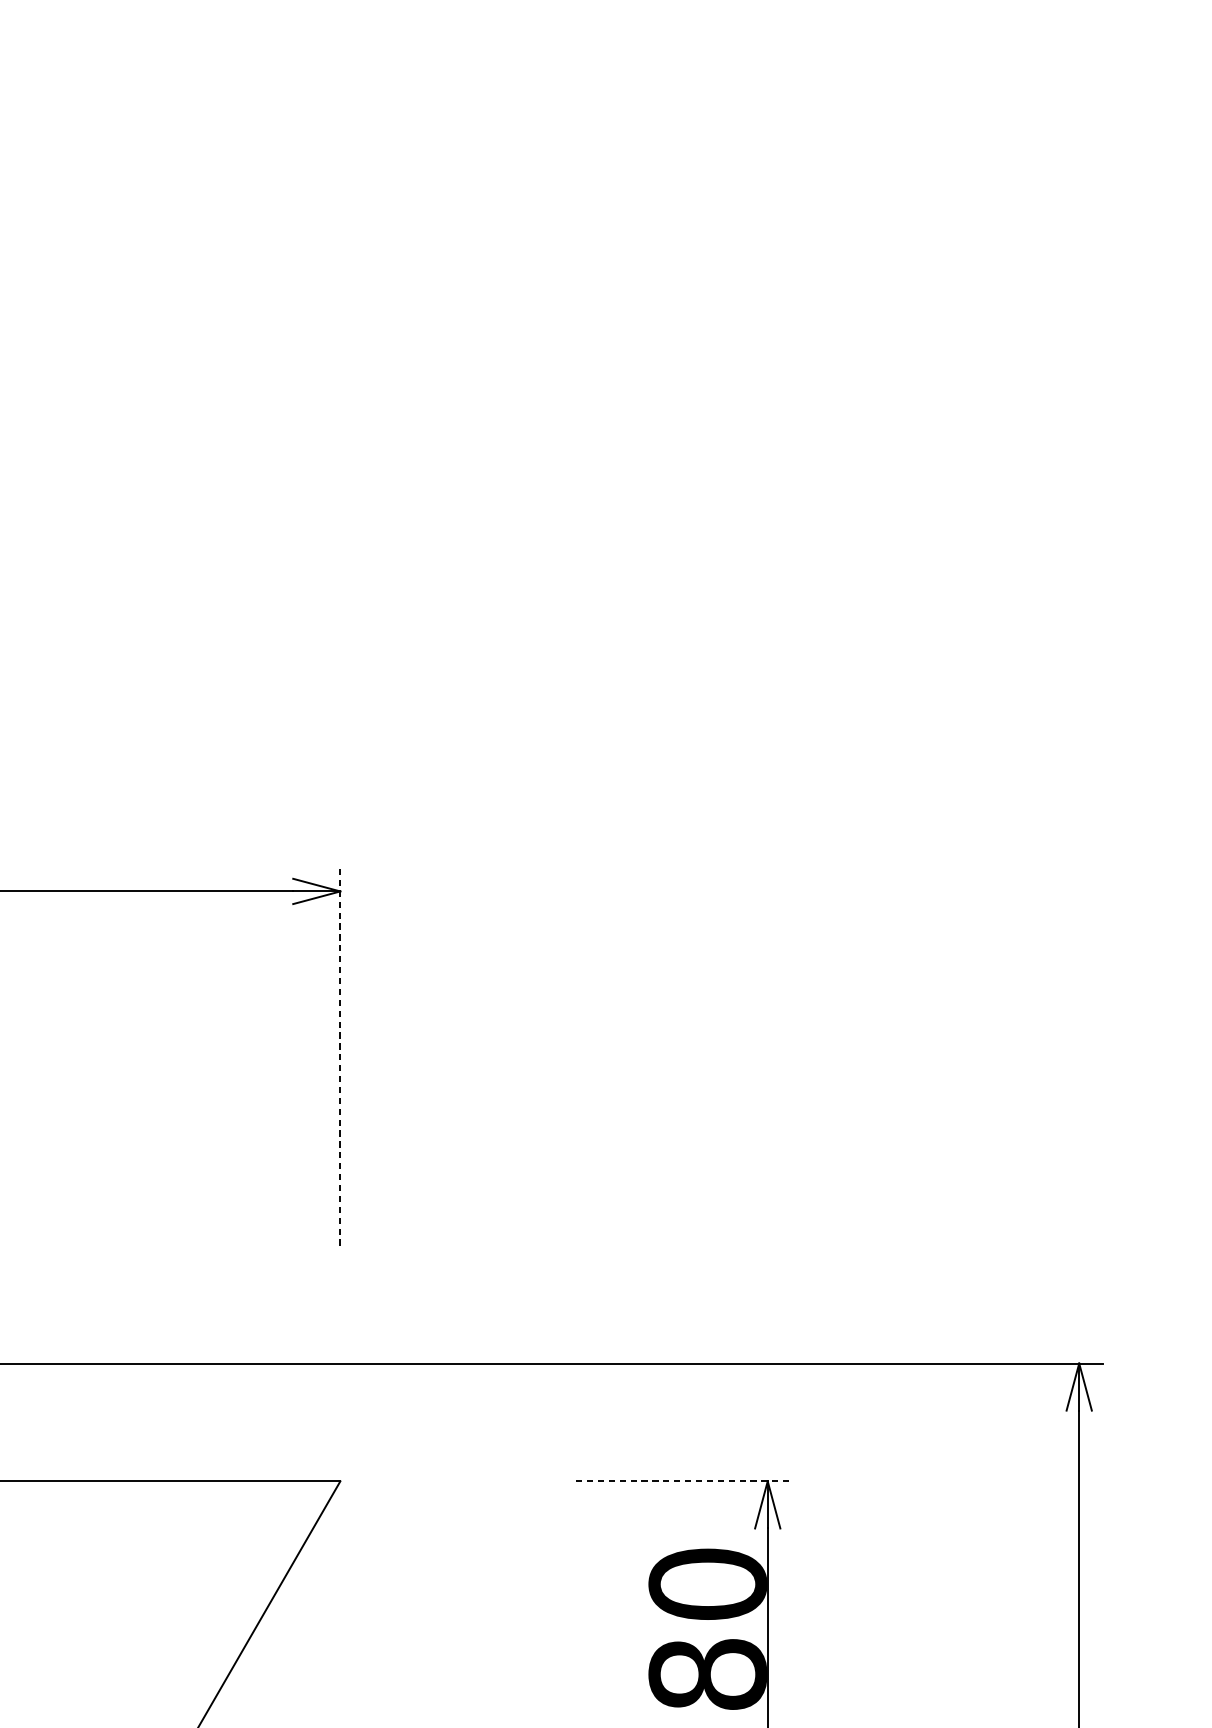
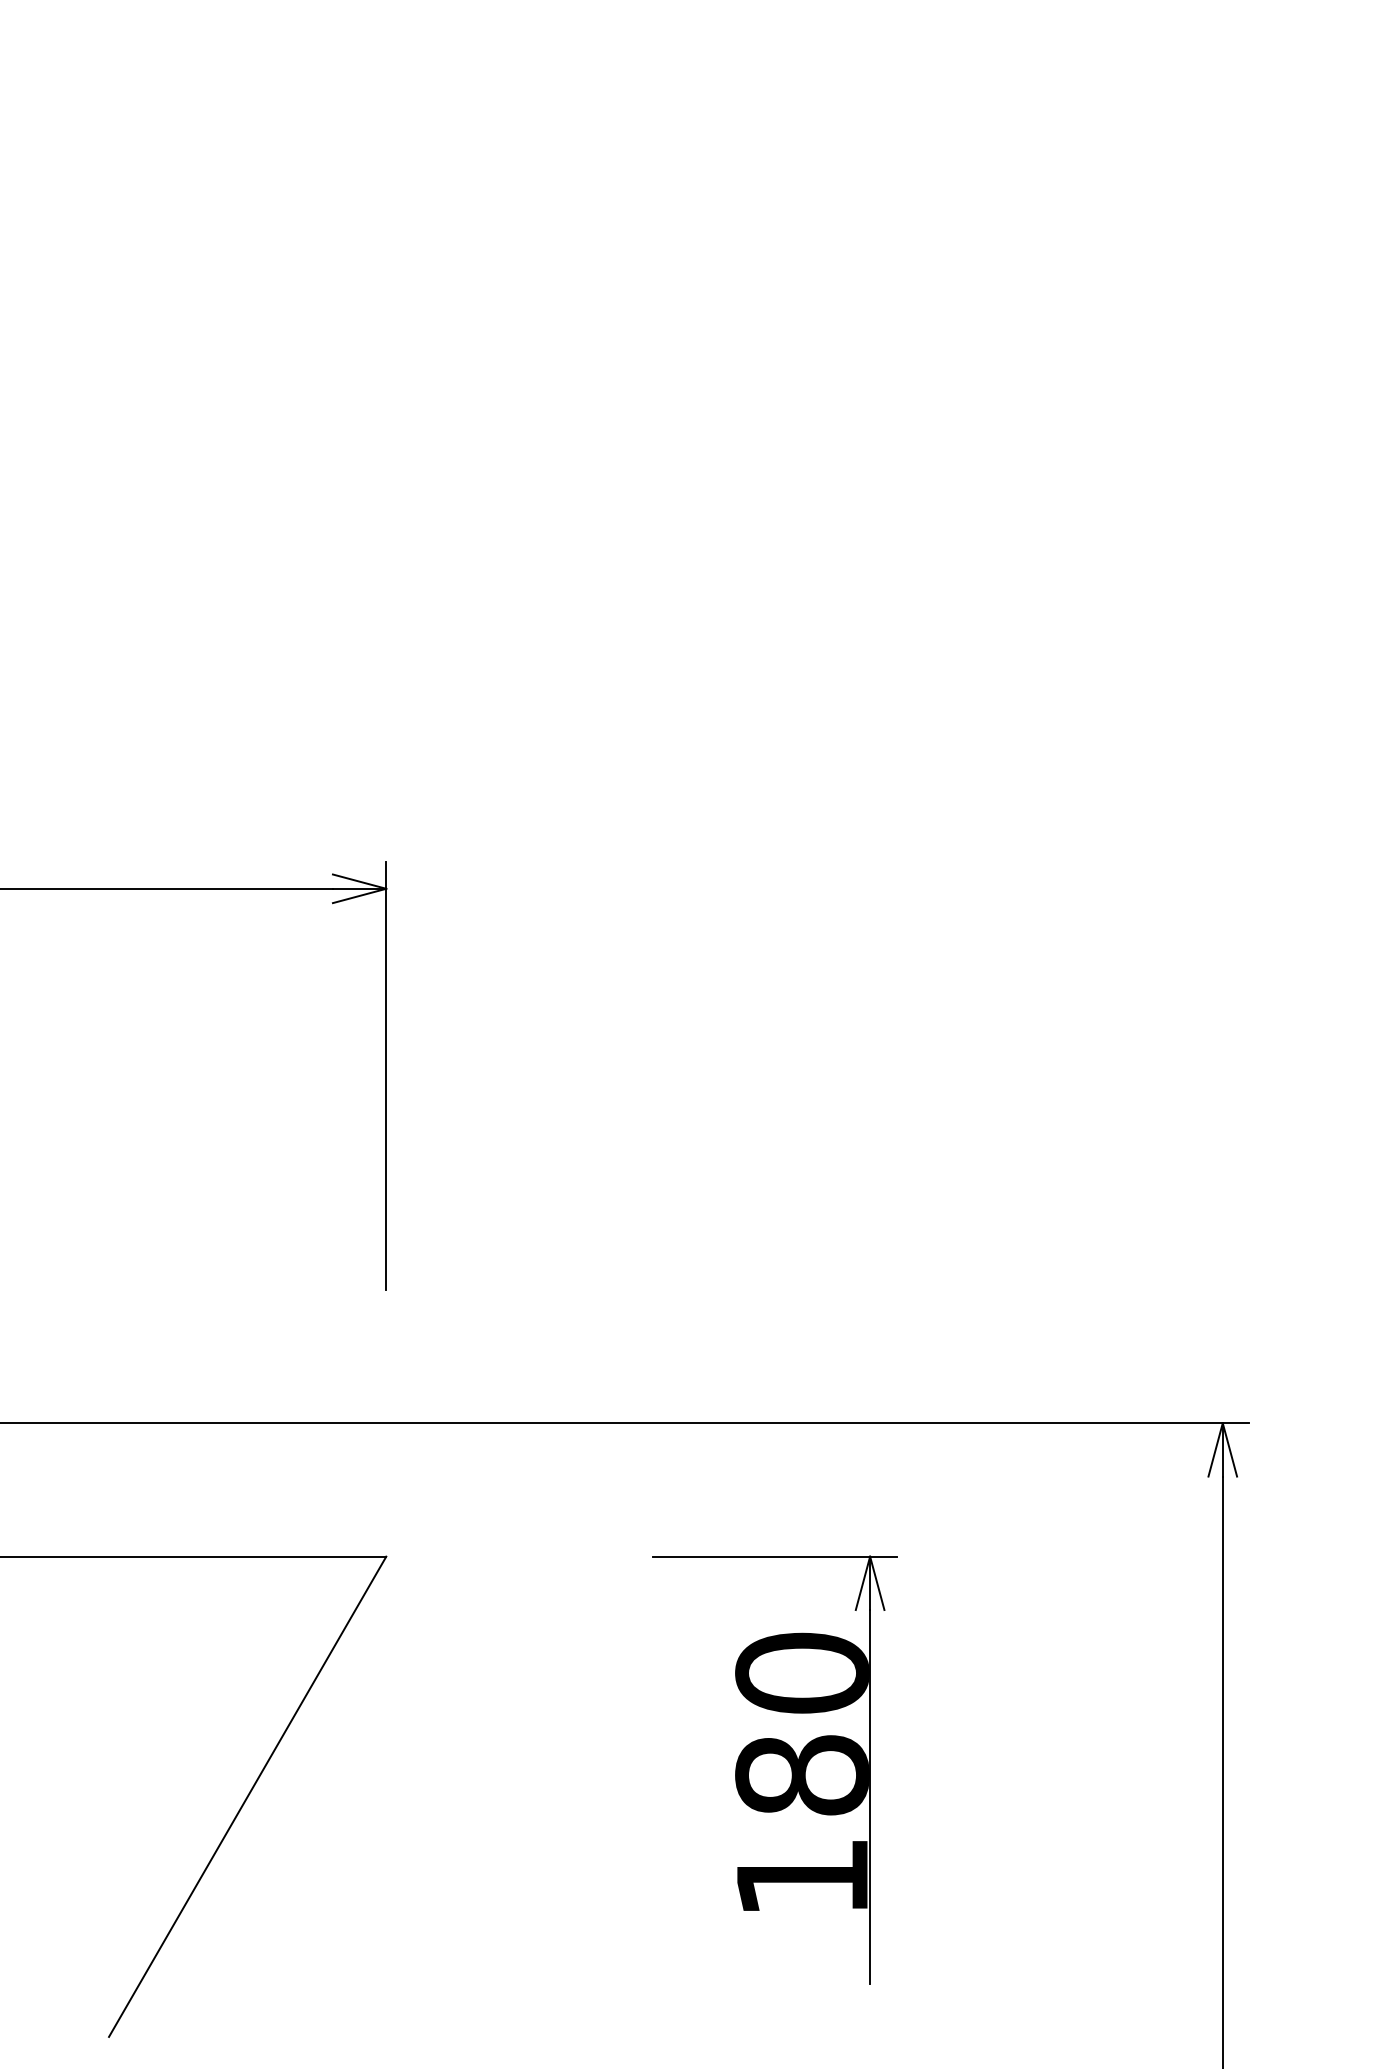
line: (340, 1056) -> (386, 1075), dashed -> solid
line: (683, 1481) -> (774, 1556), dashed -> solid

